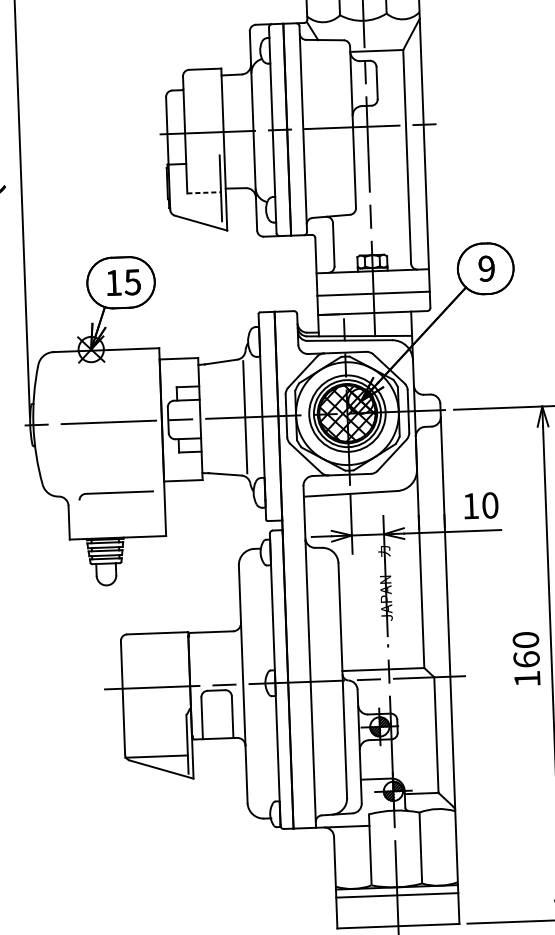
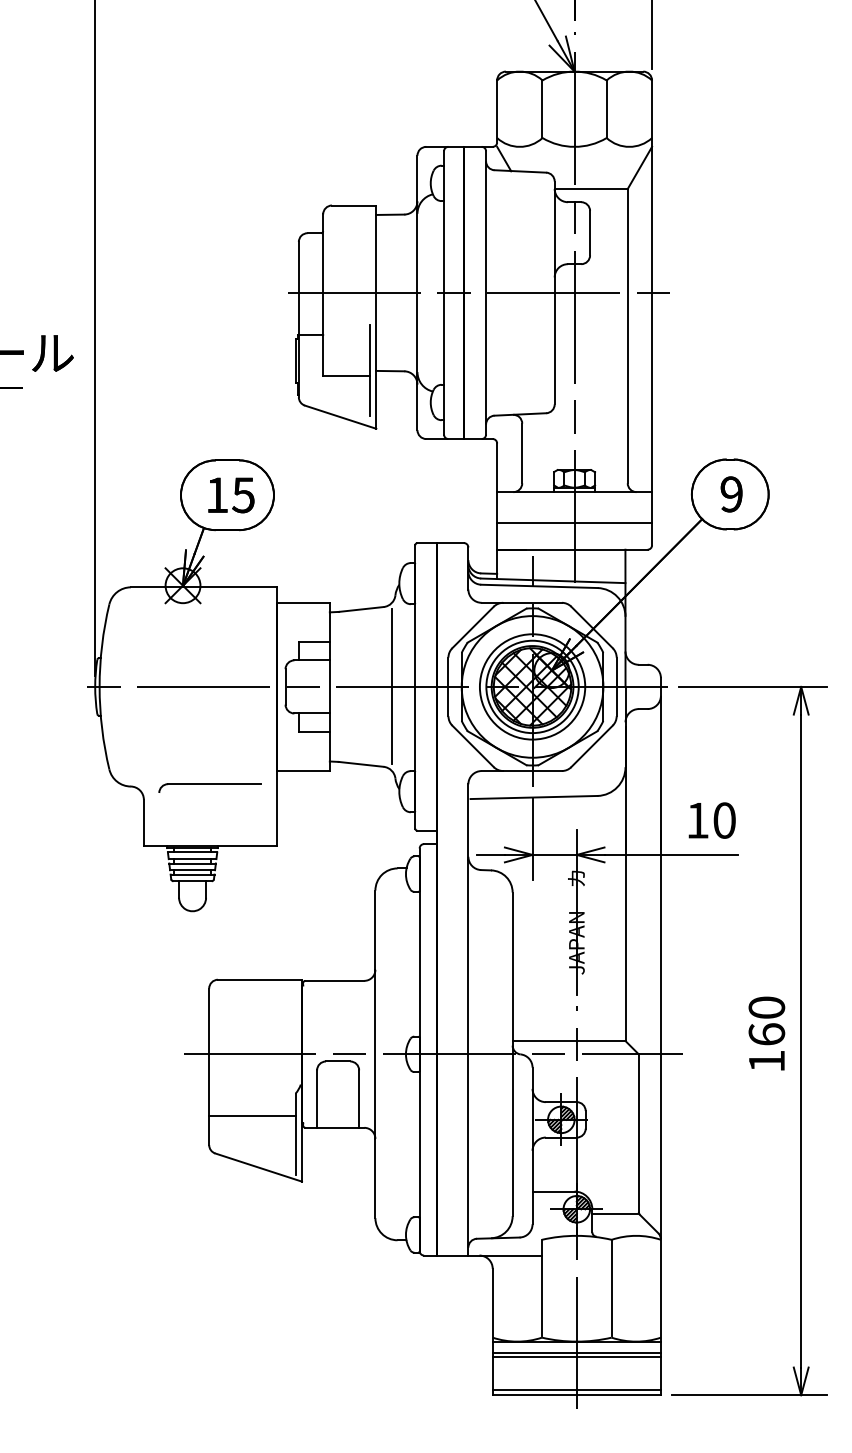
line: (204, 192) -> (346, 375), dashed -> solid
line: (156, 756) -> (252, 1116), moved
line: (397, 898) -> (576, 1357), added
line: (398, 922) -> (576, 1390), added

